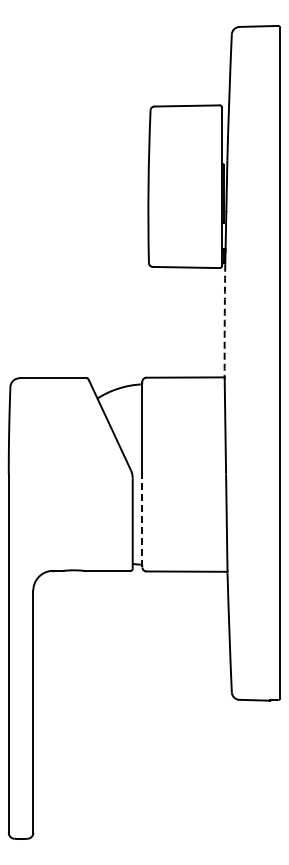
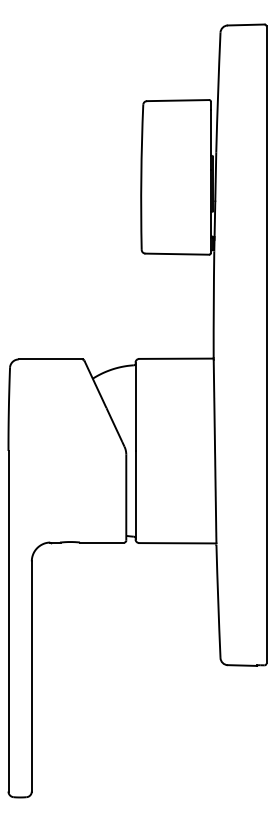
arc: (224, 320) -> (213, 304), dashed -> solid
line: (142, 520) -> (135, 494), dashed -> solid

